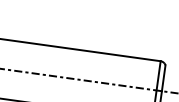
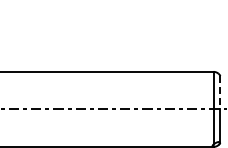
line: (163, 78) -> (220, 92), solid -> dashed

